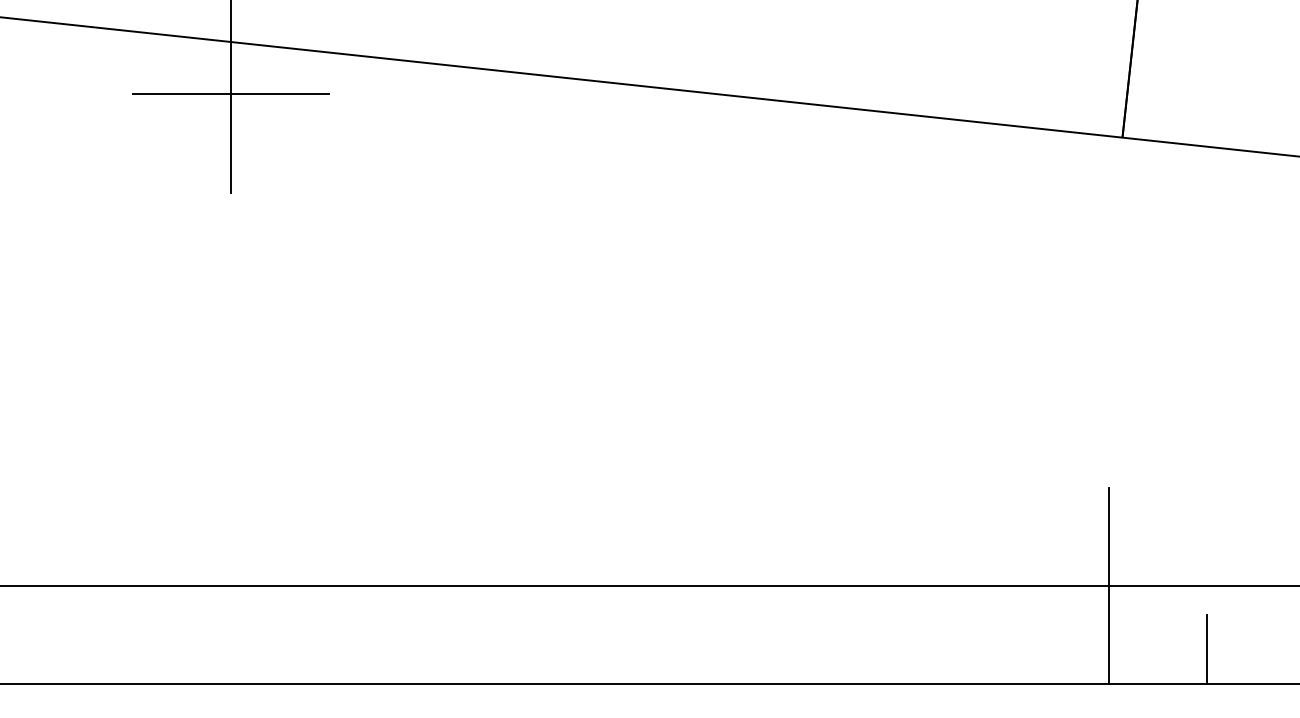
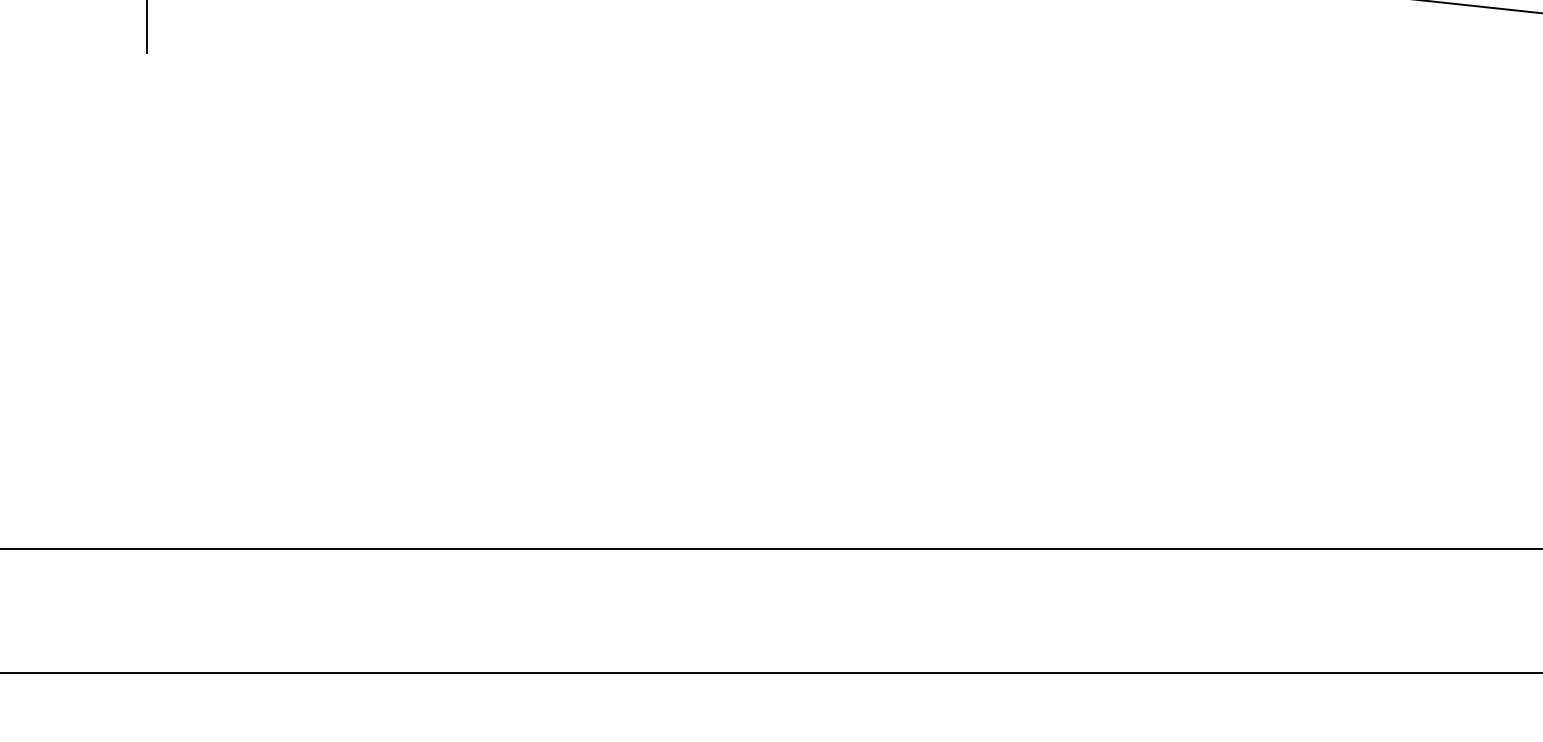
line: (1108, 585) -> (1252, 548), removed
line: (1207, 649) -> (1376, 628), removed

